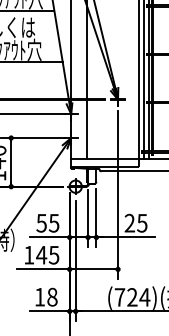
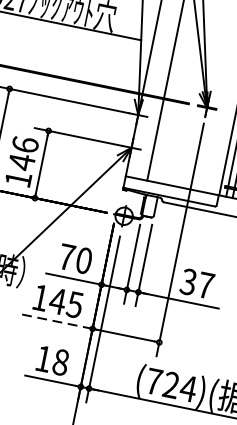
text: (47, 222) -> (75, 257), 55 -> 70
text: (135, 223) -> (196, 283), 25 -> 37
line: (42, 269) -> (54, 321), solid -> dashed

